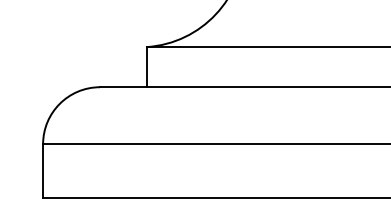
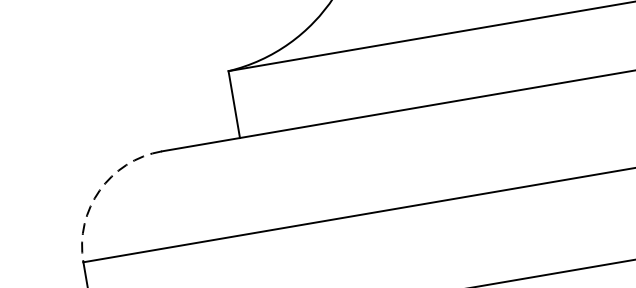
arc: (59, 103) -> (99, 189), solid -> dashed

